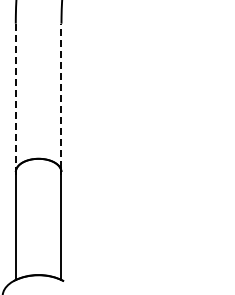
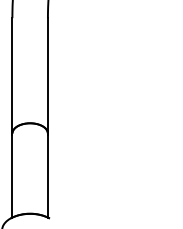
line: (61, 95) -> (47, 74), dashed -> solid
line: (15, 96) -> (12, 74), dashed -> solid

